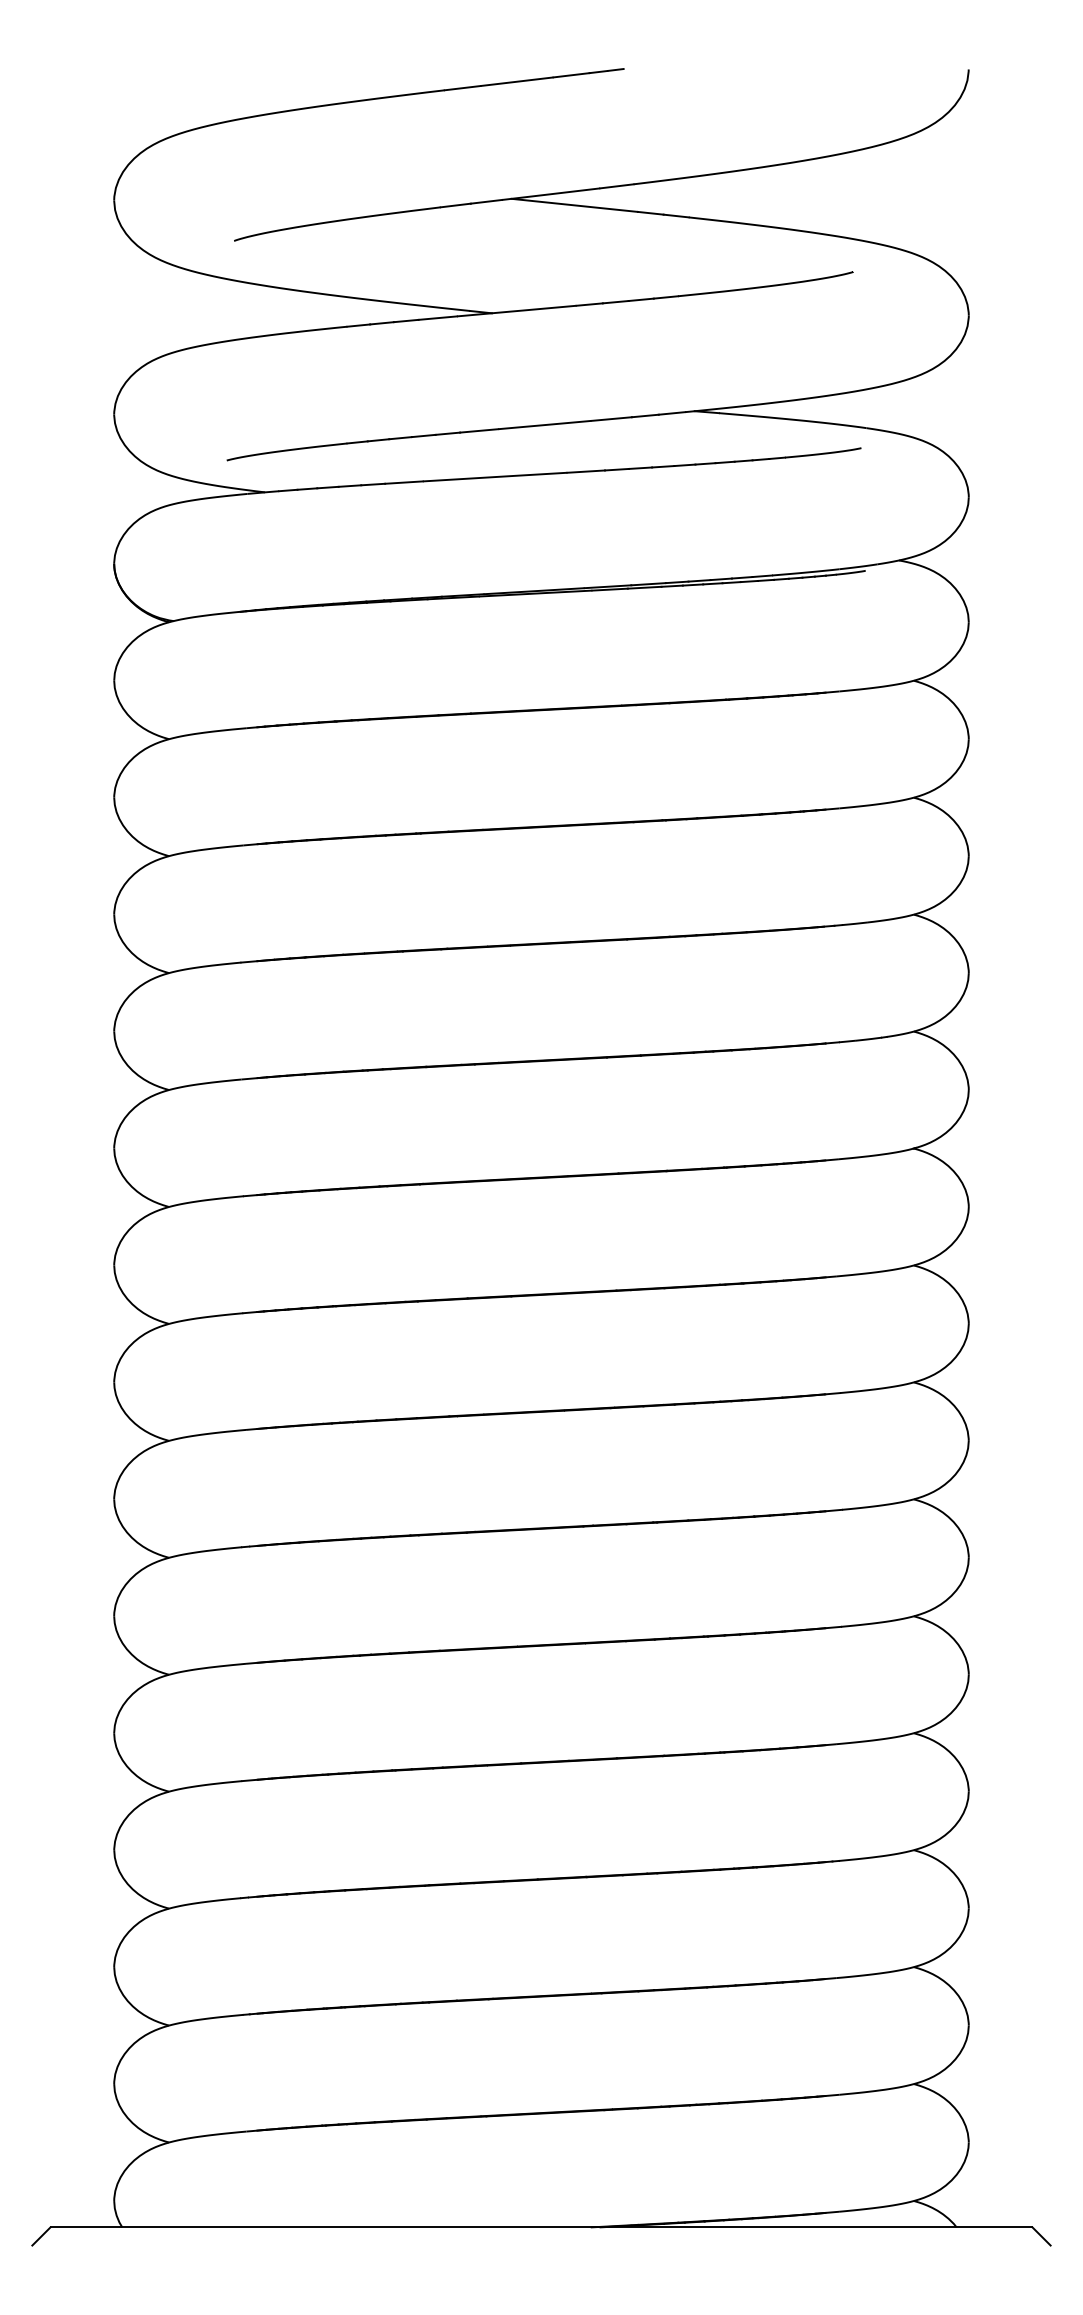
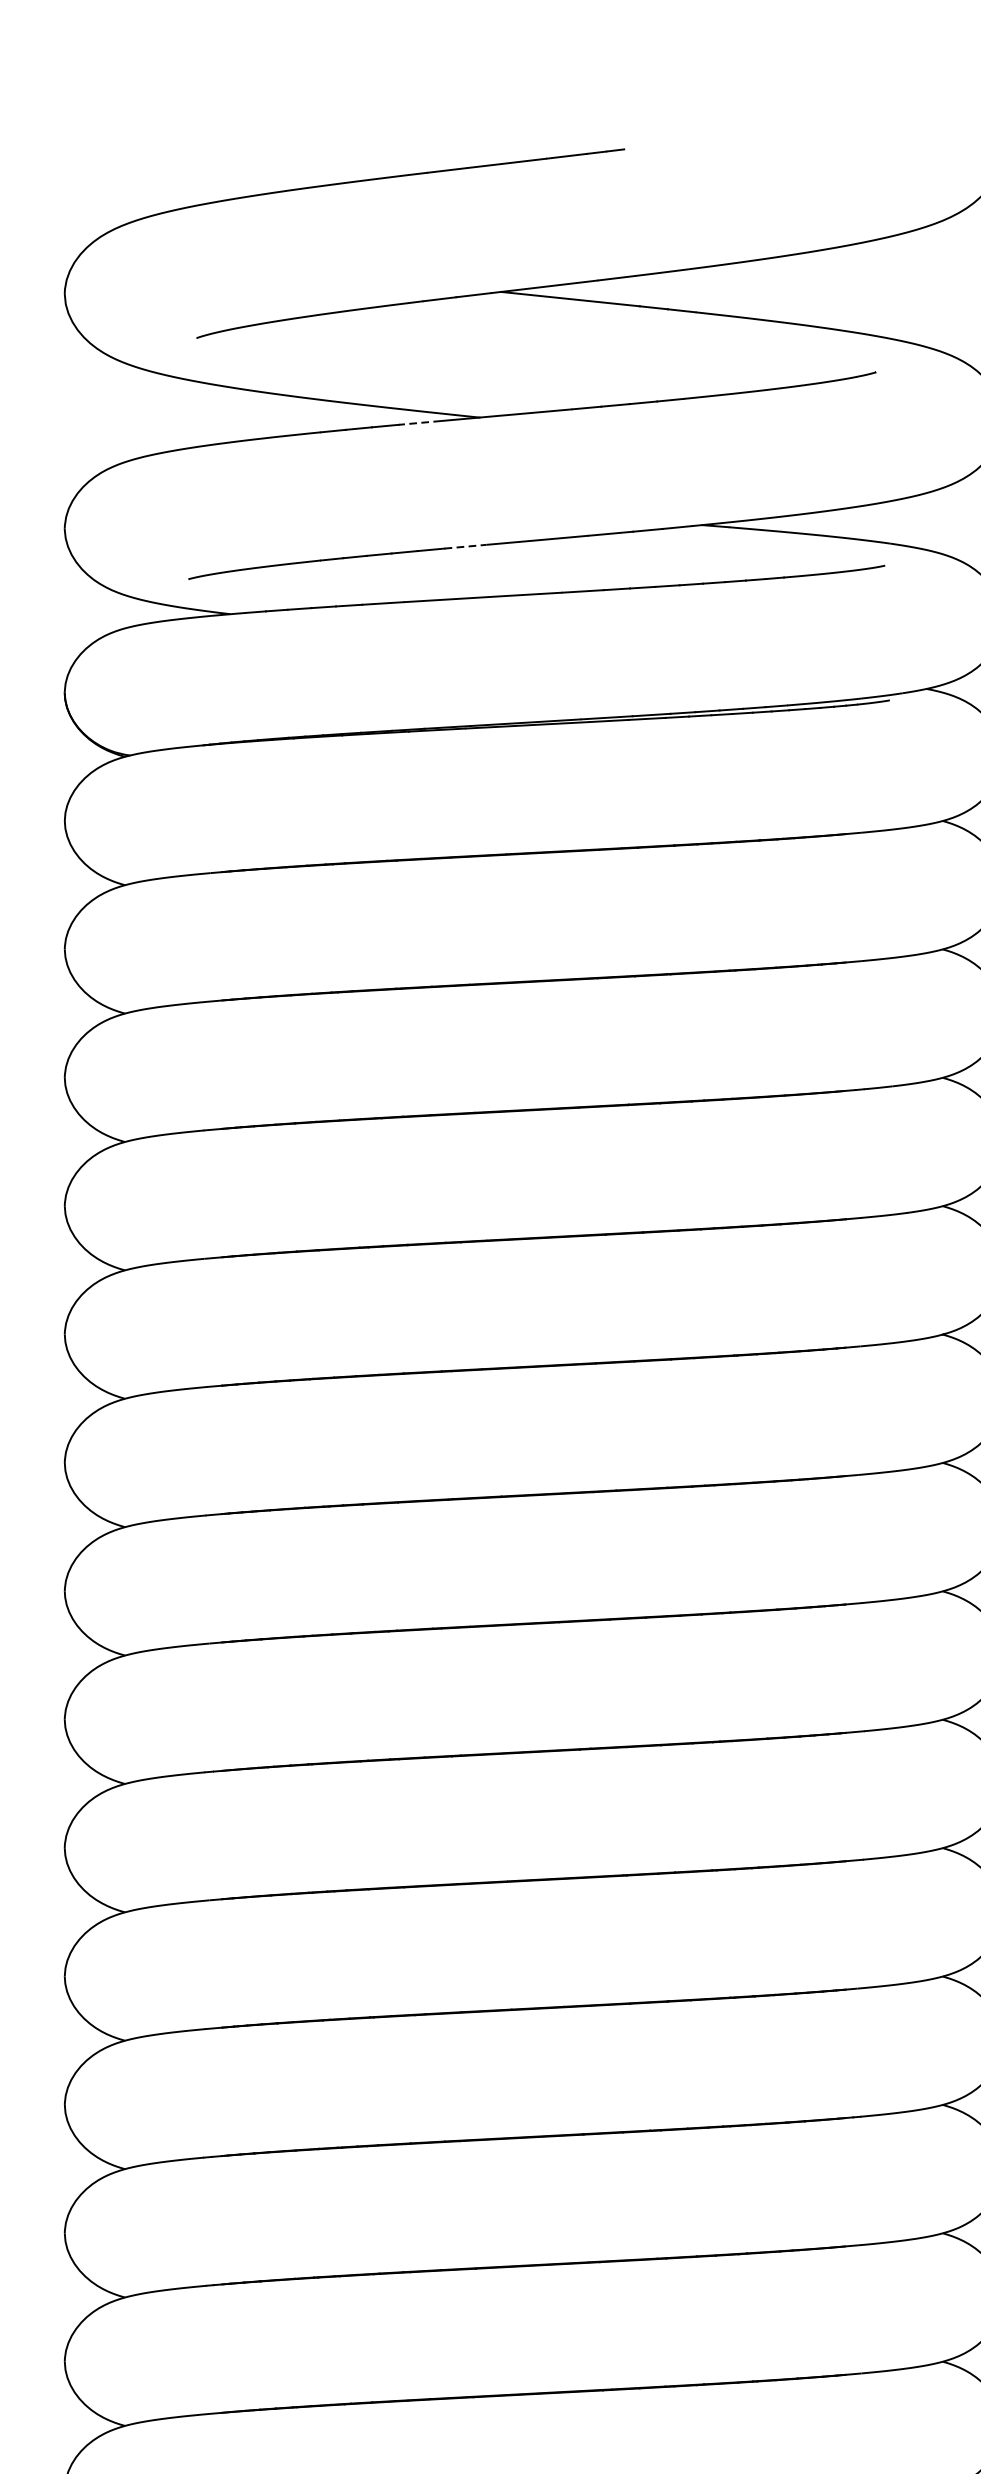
line: (437, 318) -> (419, 423), solid -> dashed
line: (479, 430) -> (465, 546), solid -> dashed

